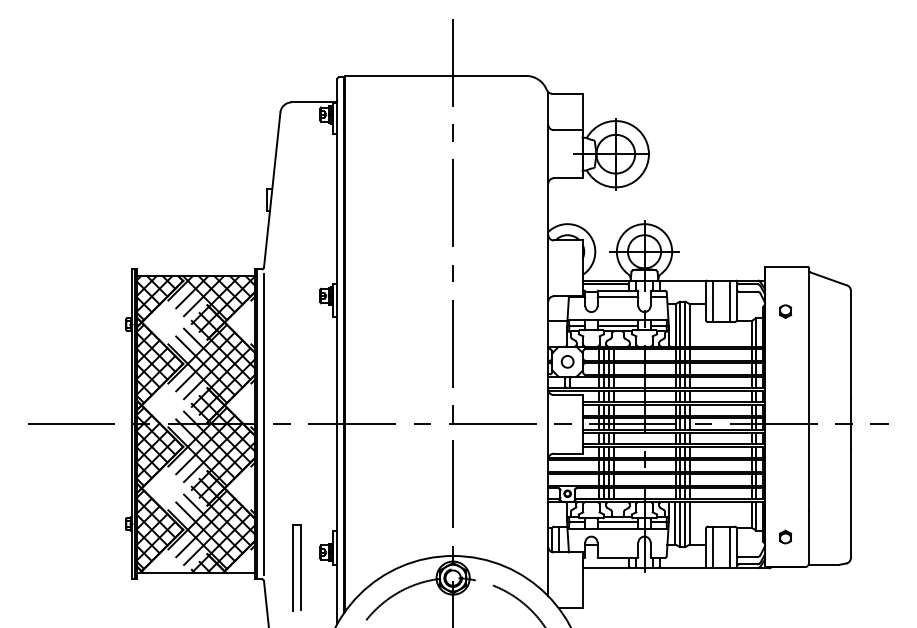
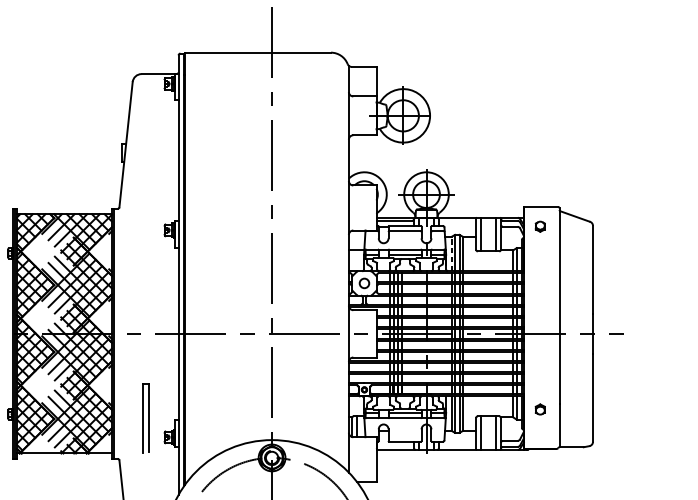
part: (785, 311) -> (540, 226), moved
line: (675, 324) -> (451, 253), solid -> dashed
line: (264, 424) -> (119, 333), removed
part: (785, 536) -> (540, 409), moved
part: (296, 567) -> (145, 417), moved

